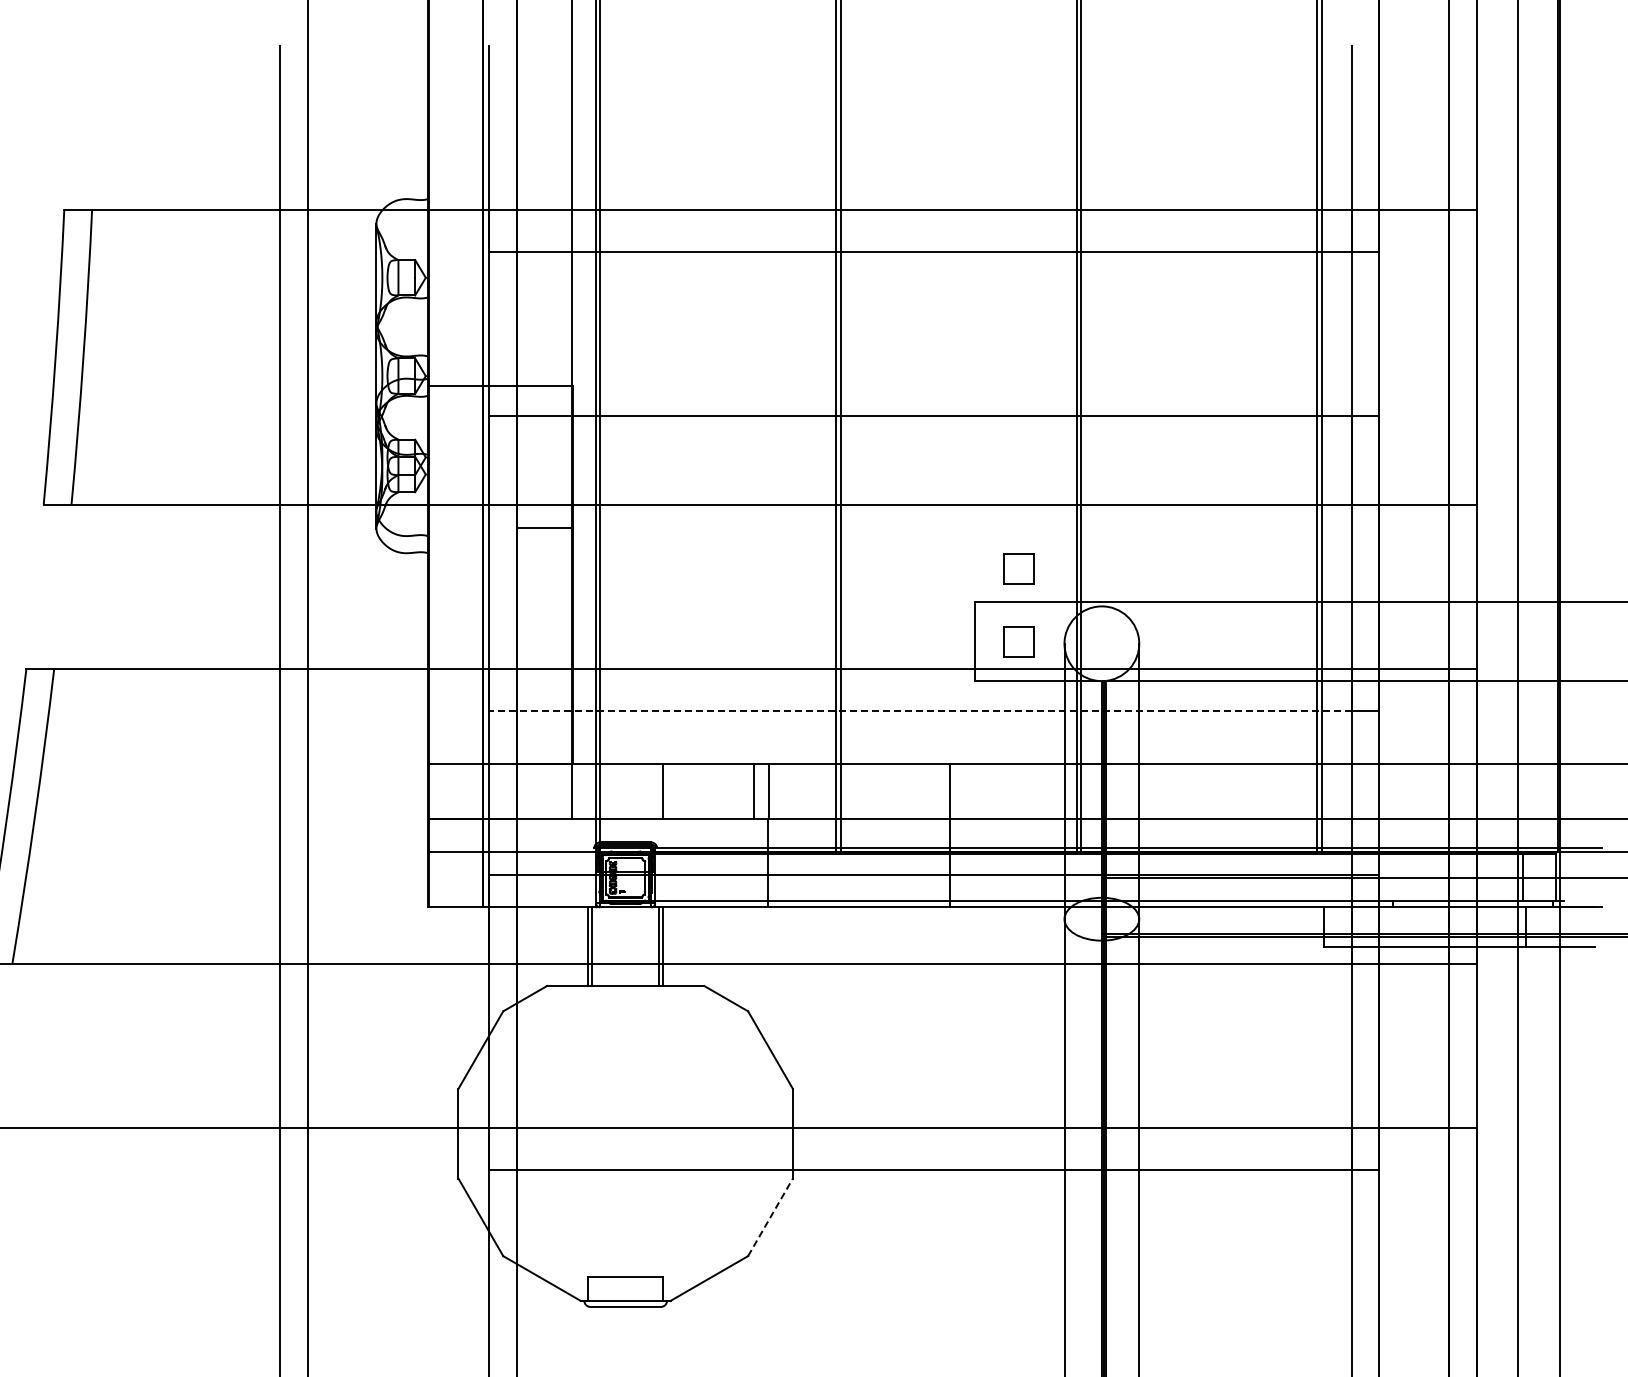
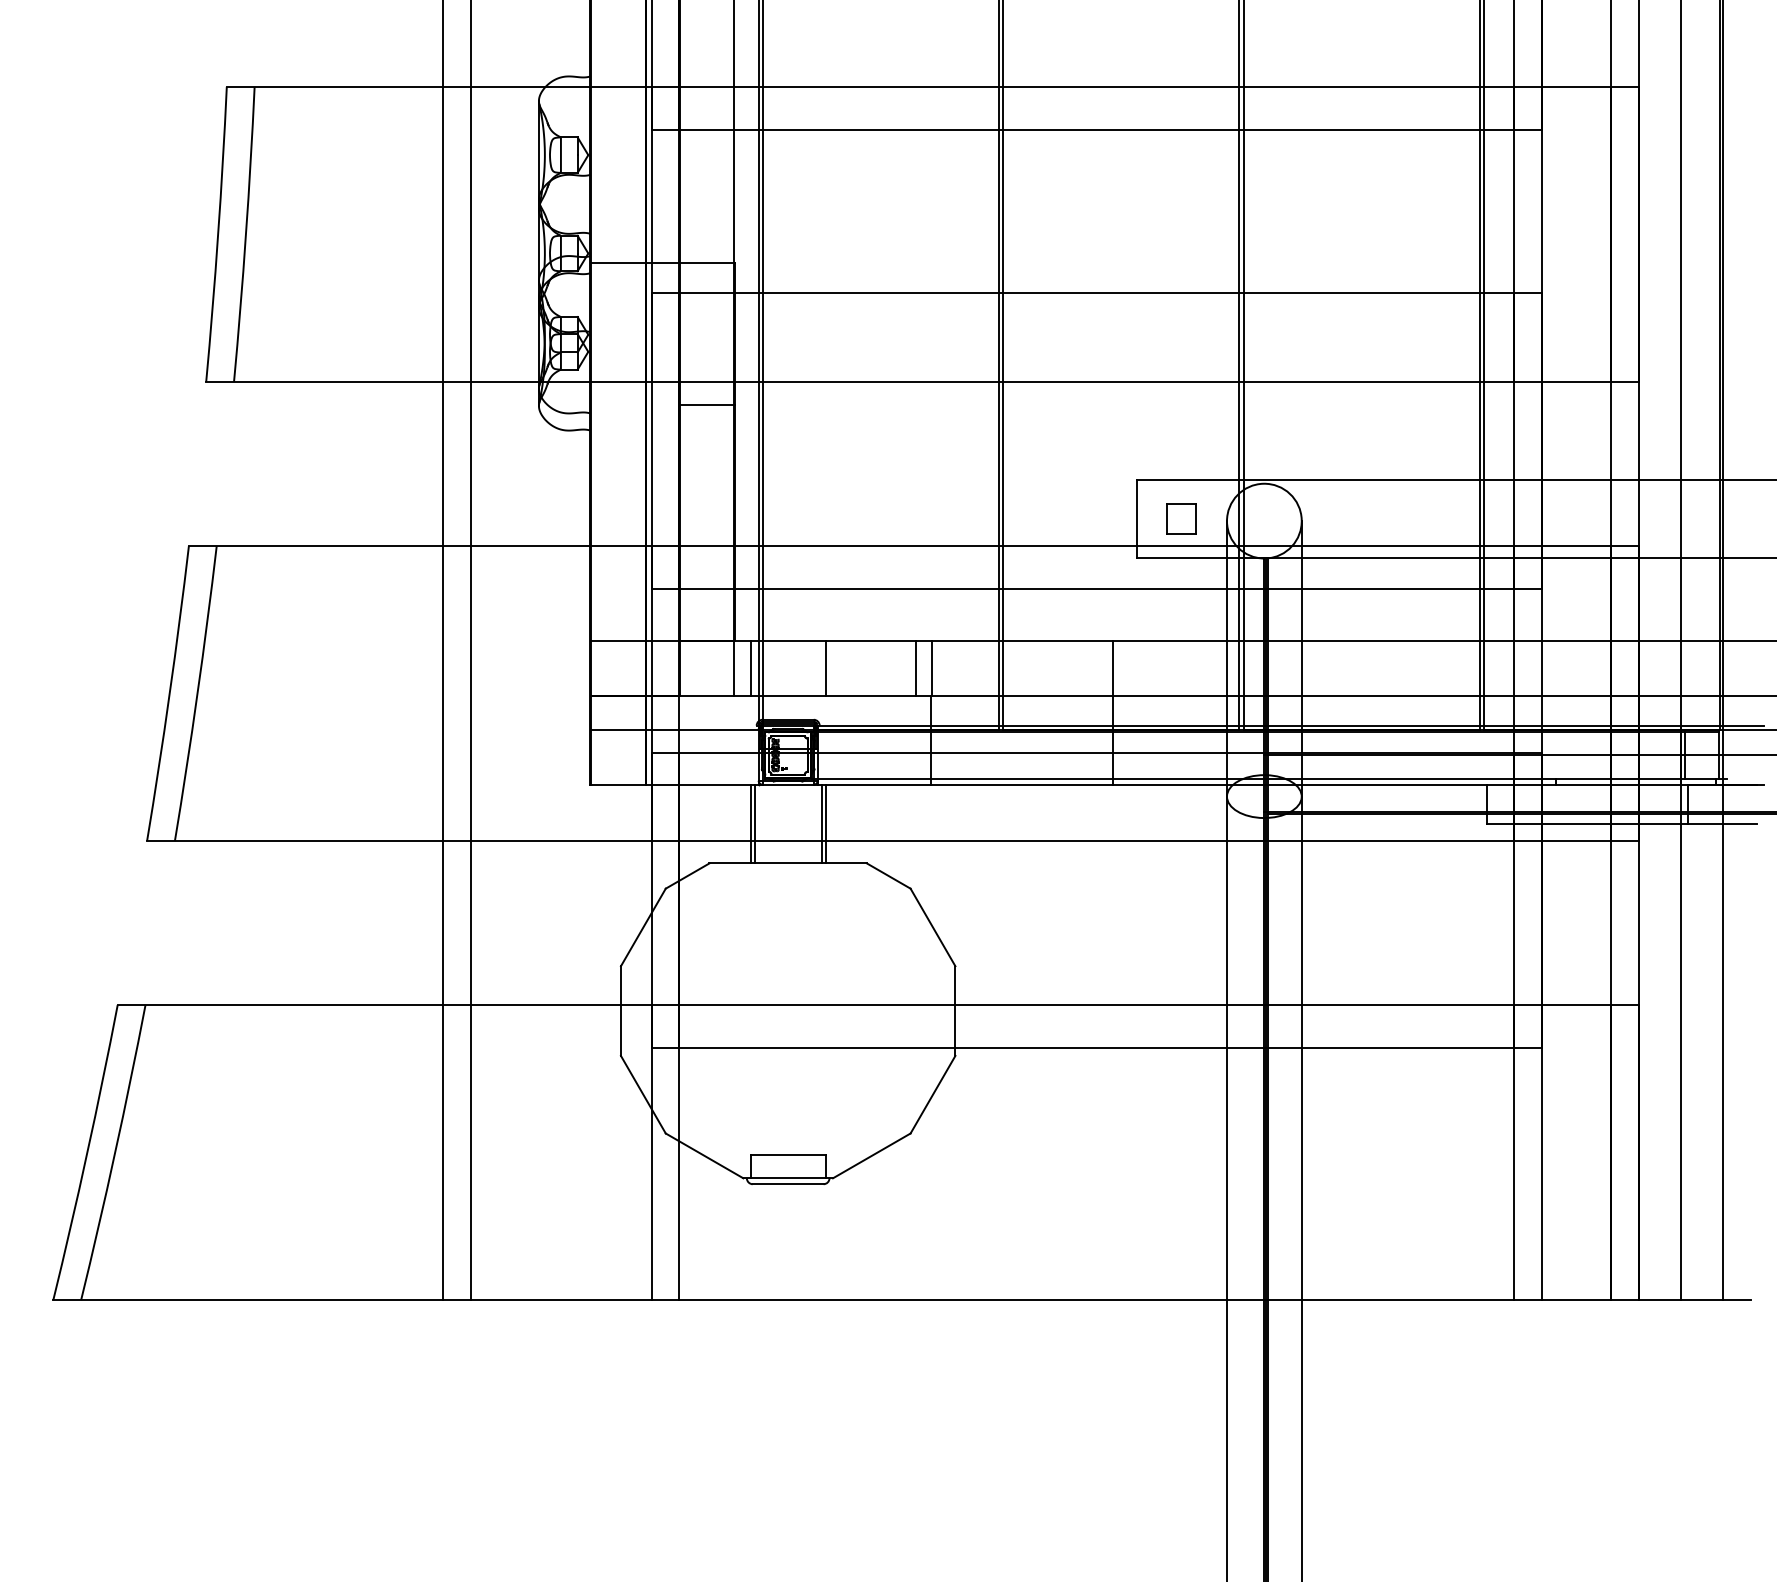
part: (1019, 568) -> (1181, 445), removed
line: (920, 711) -> (1082, 588), dashed -> solid
line: (588, 791) -> (750, 668), added
line: (771, 1217) -> (933, 1094), dashed -> solid

